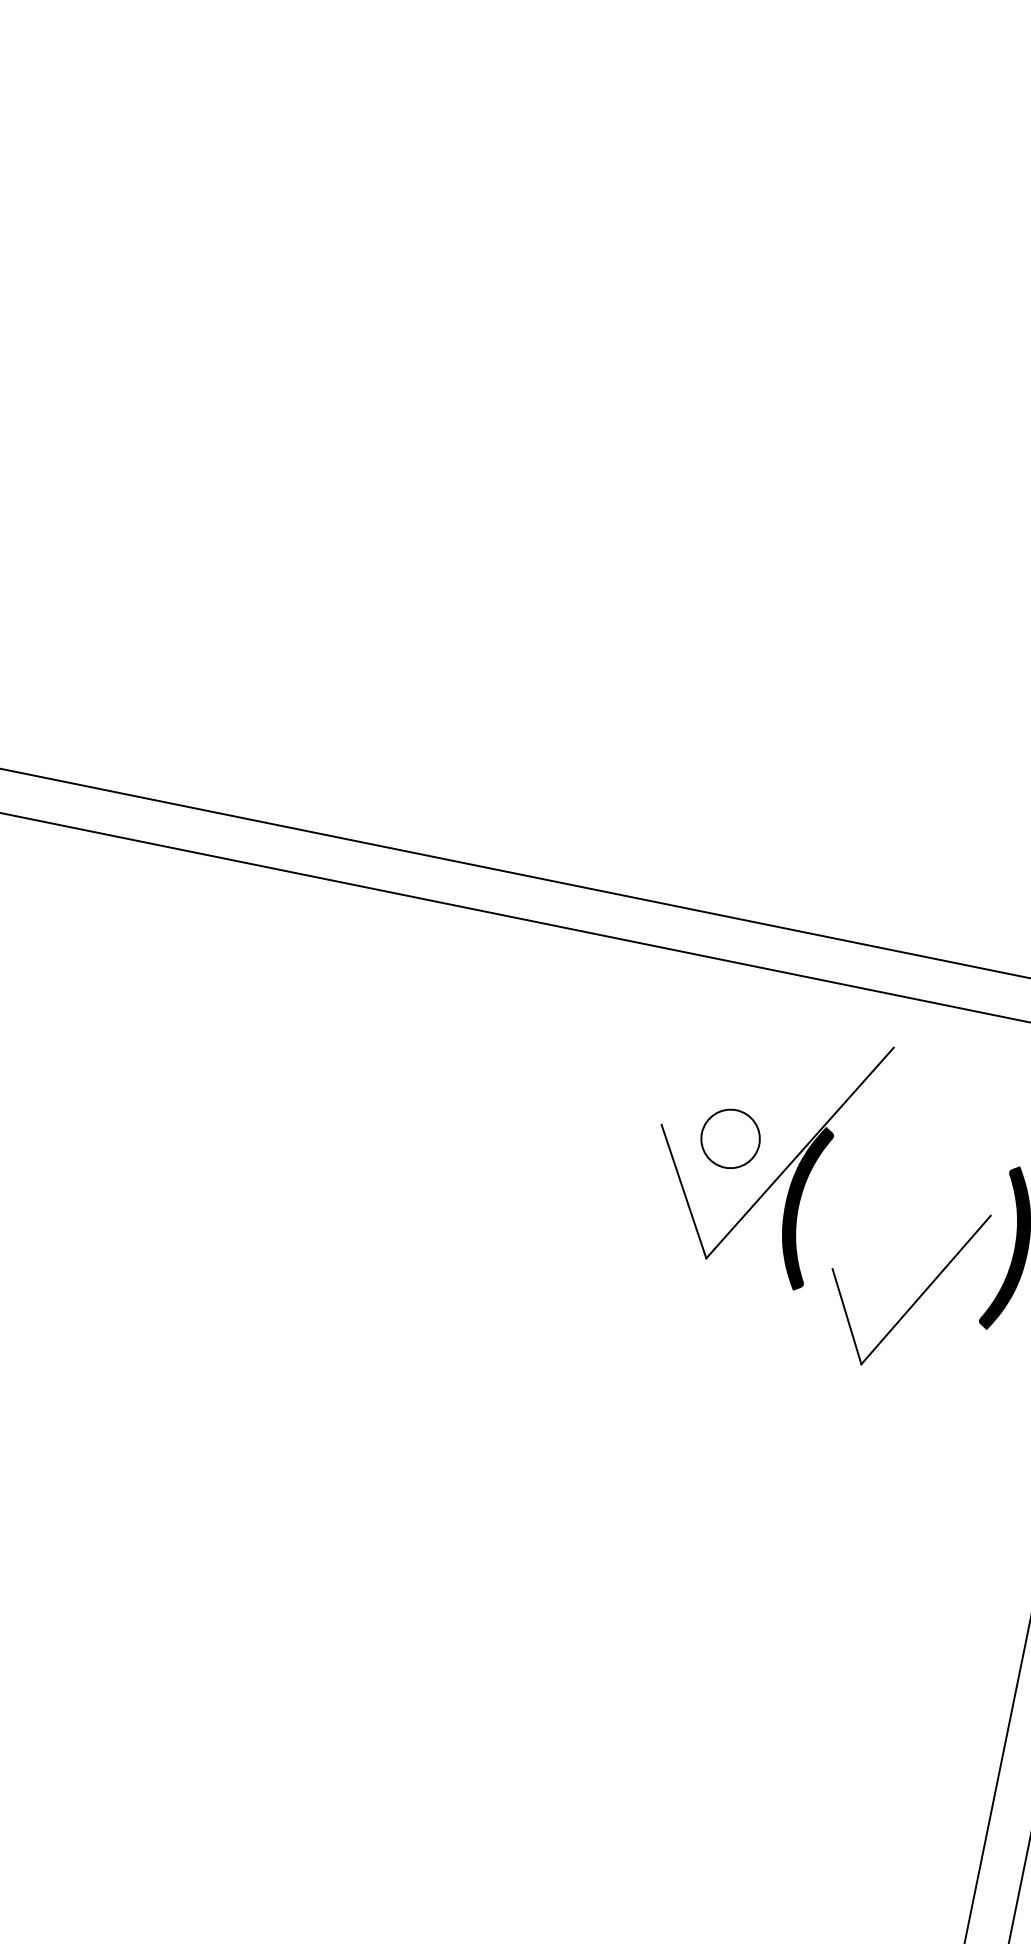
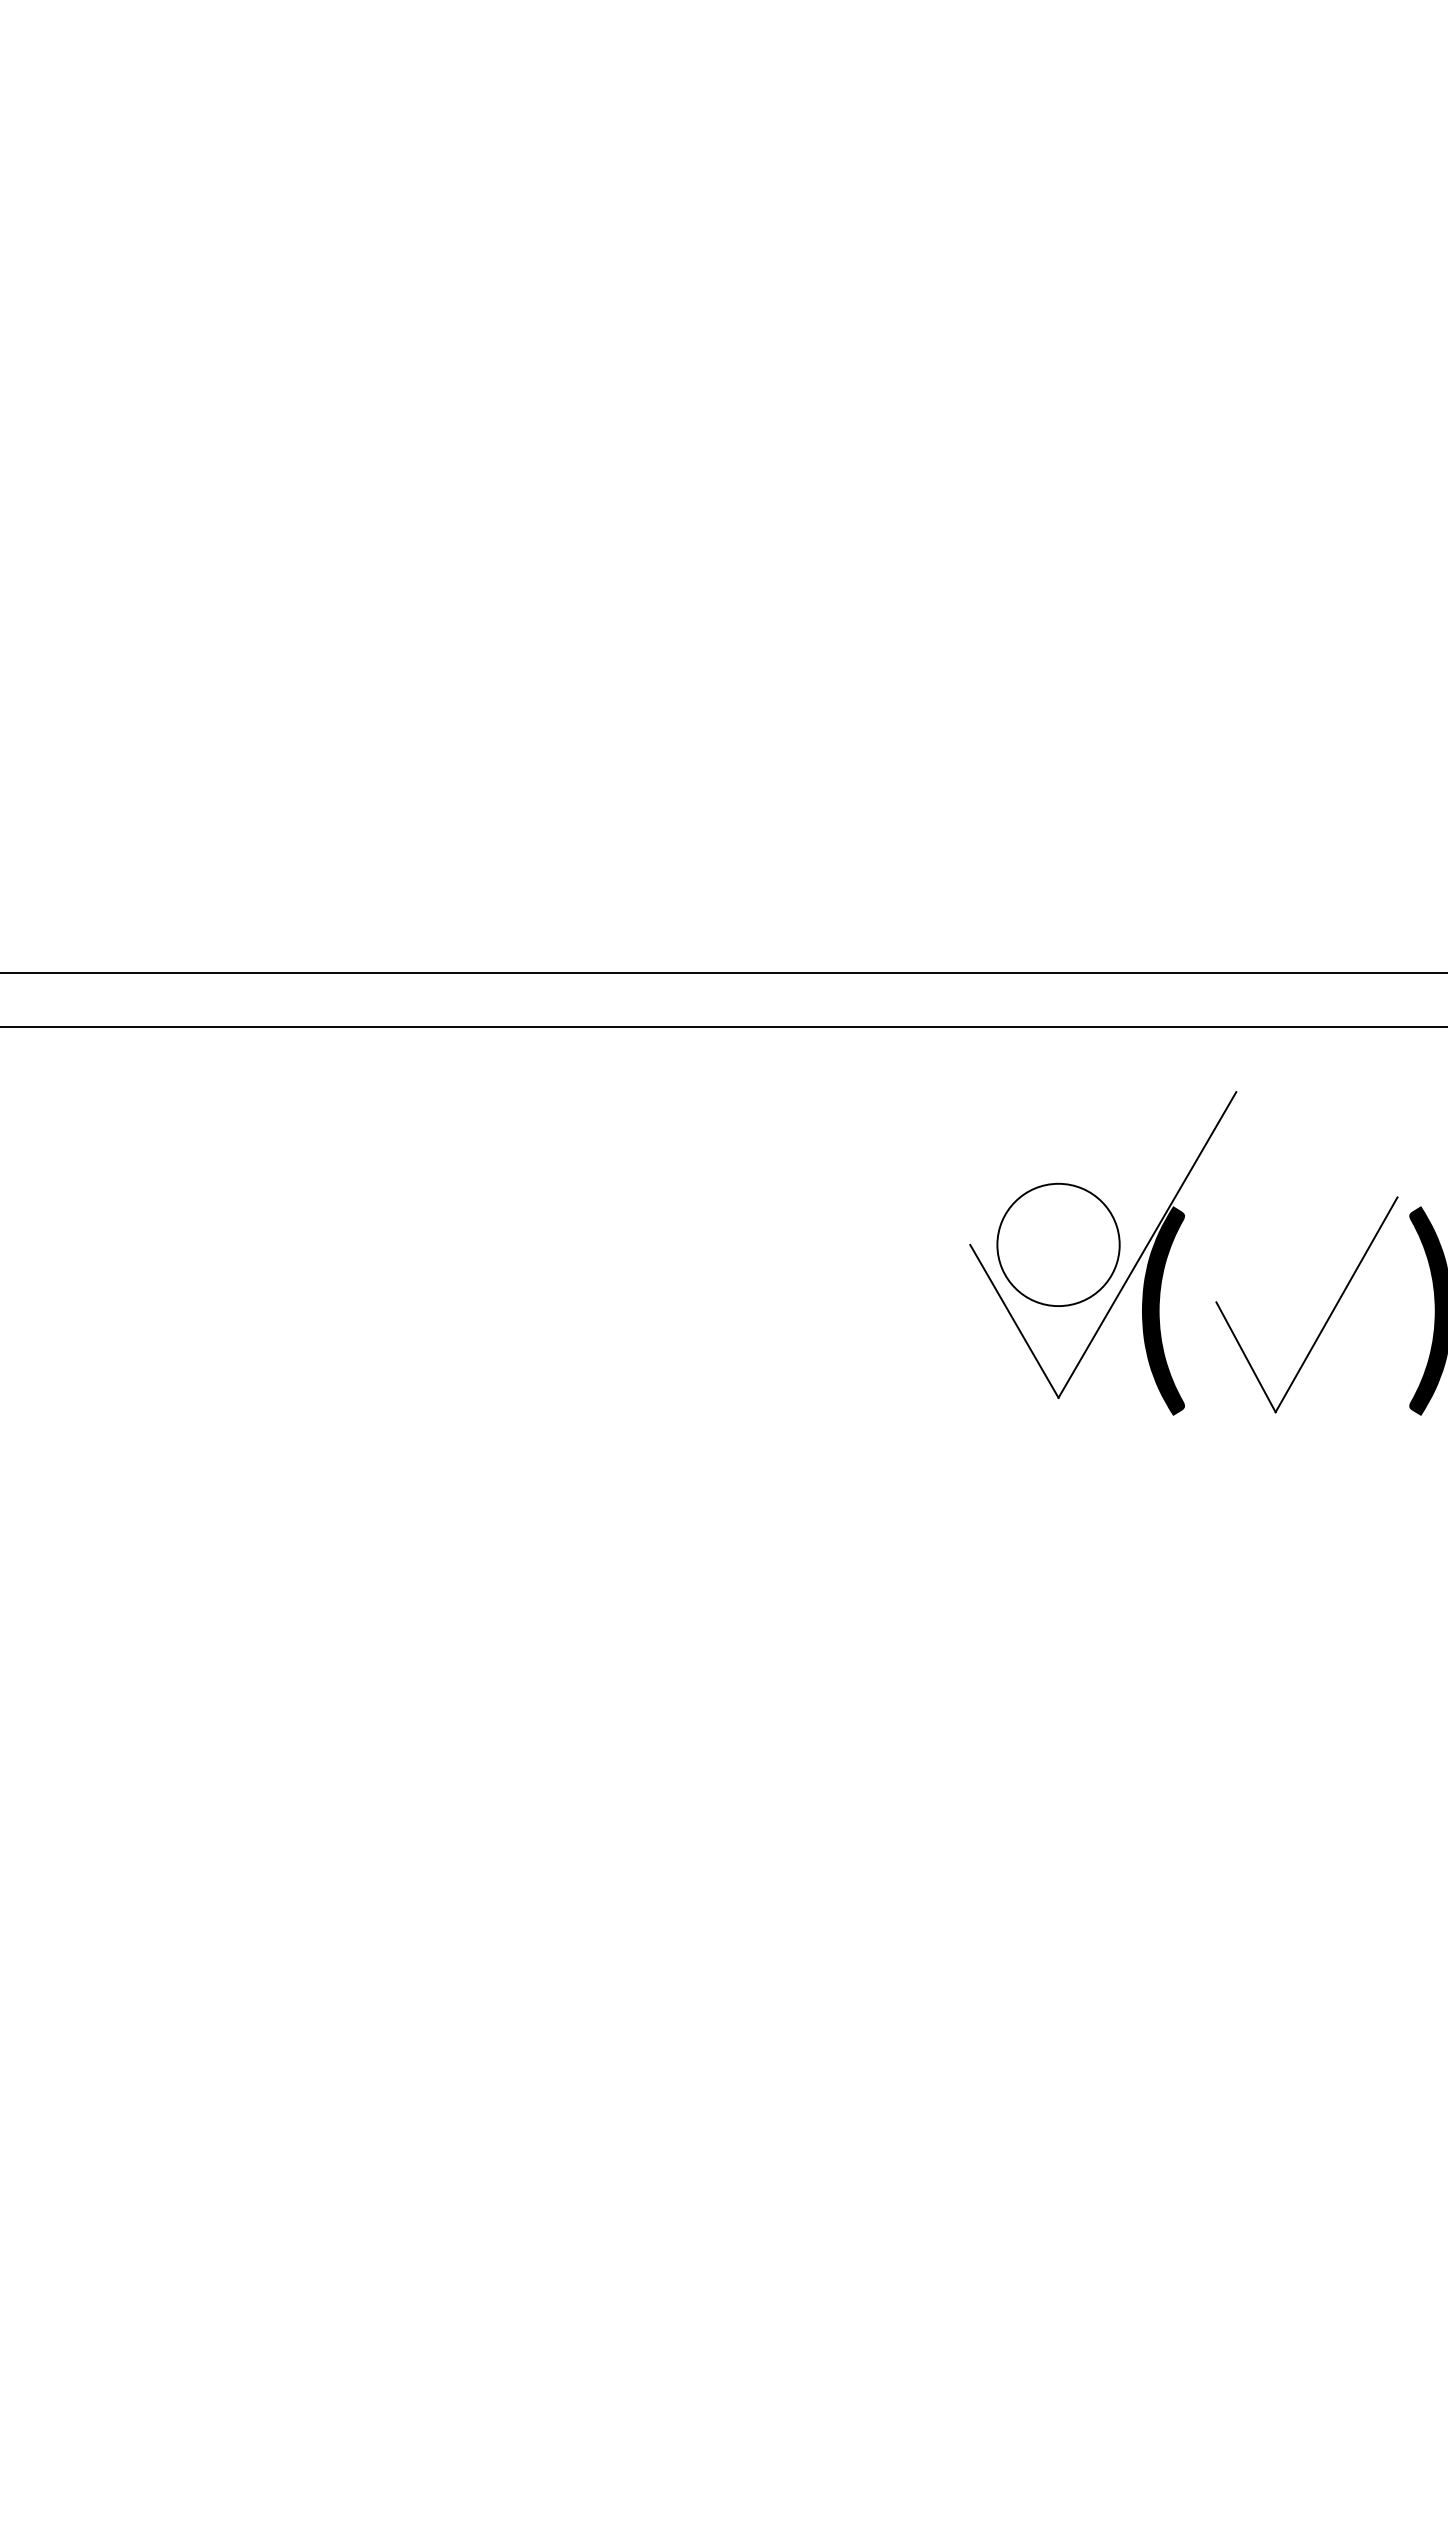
circle: (730, 1138) -> (1058, 1244), size x1.67
part: (917, 1297) -> (1328, 1316), moved

